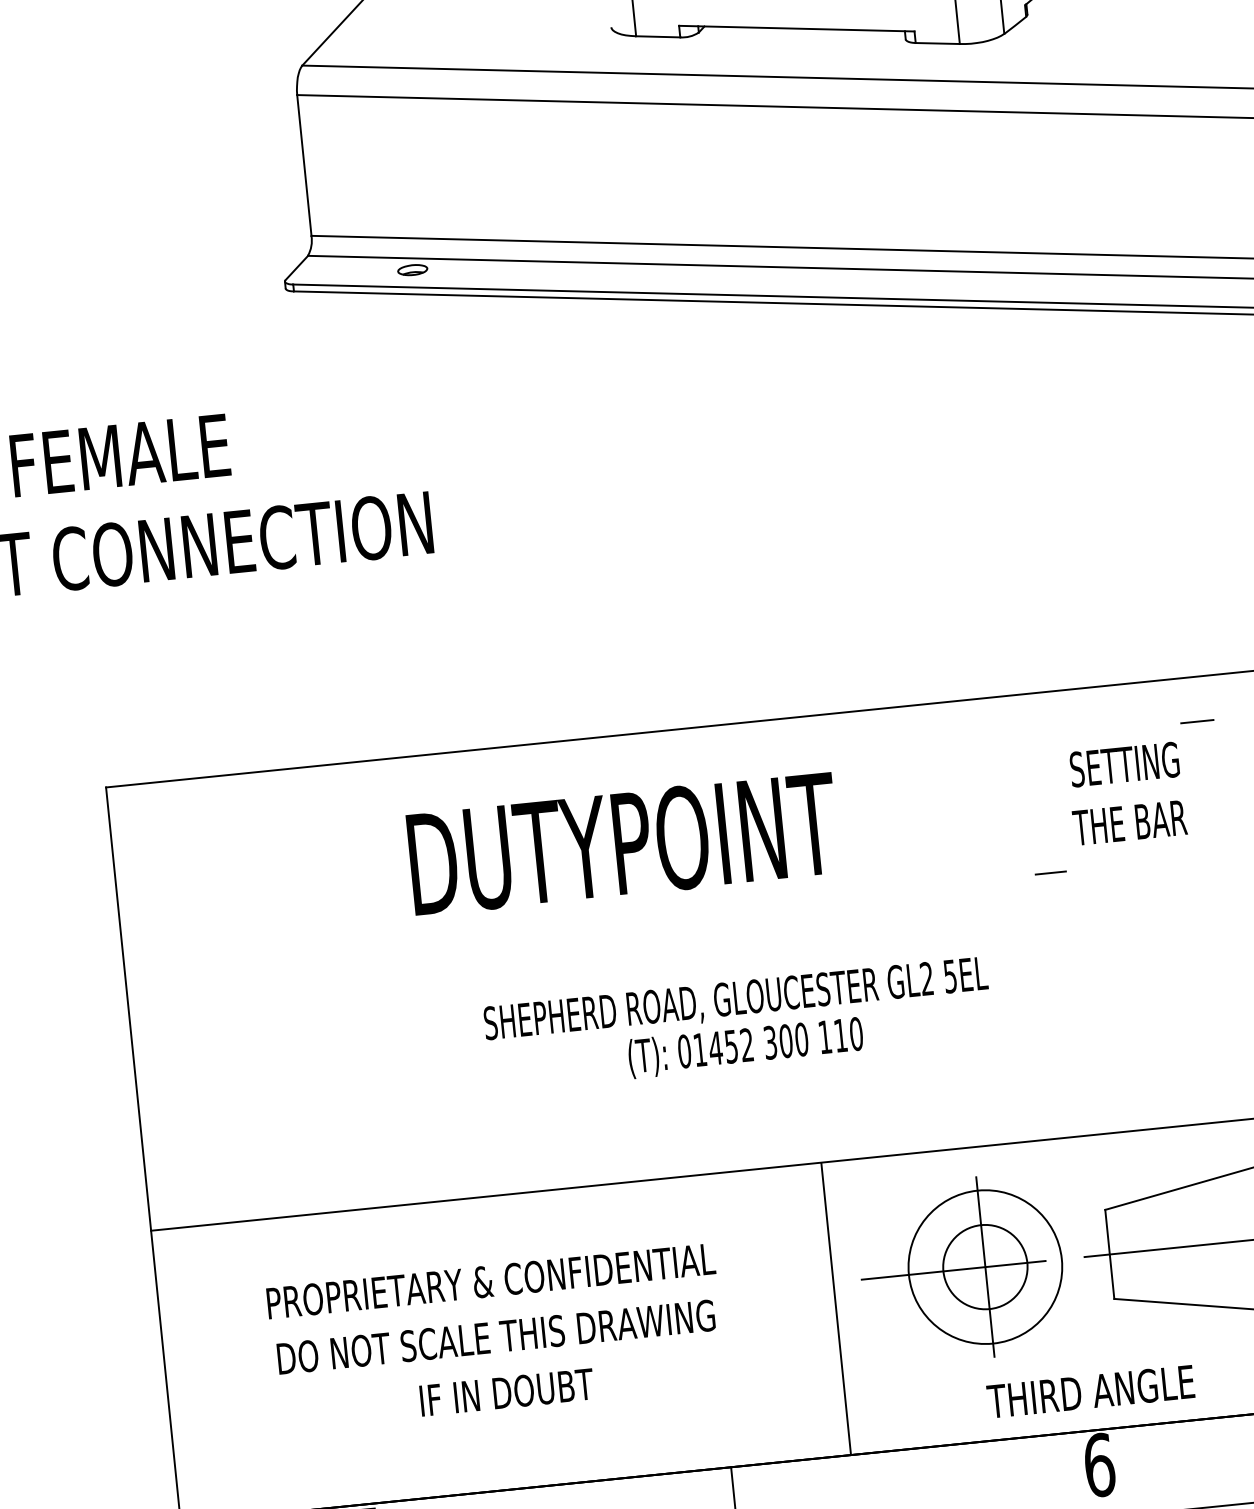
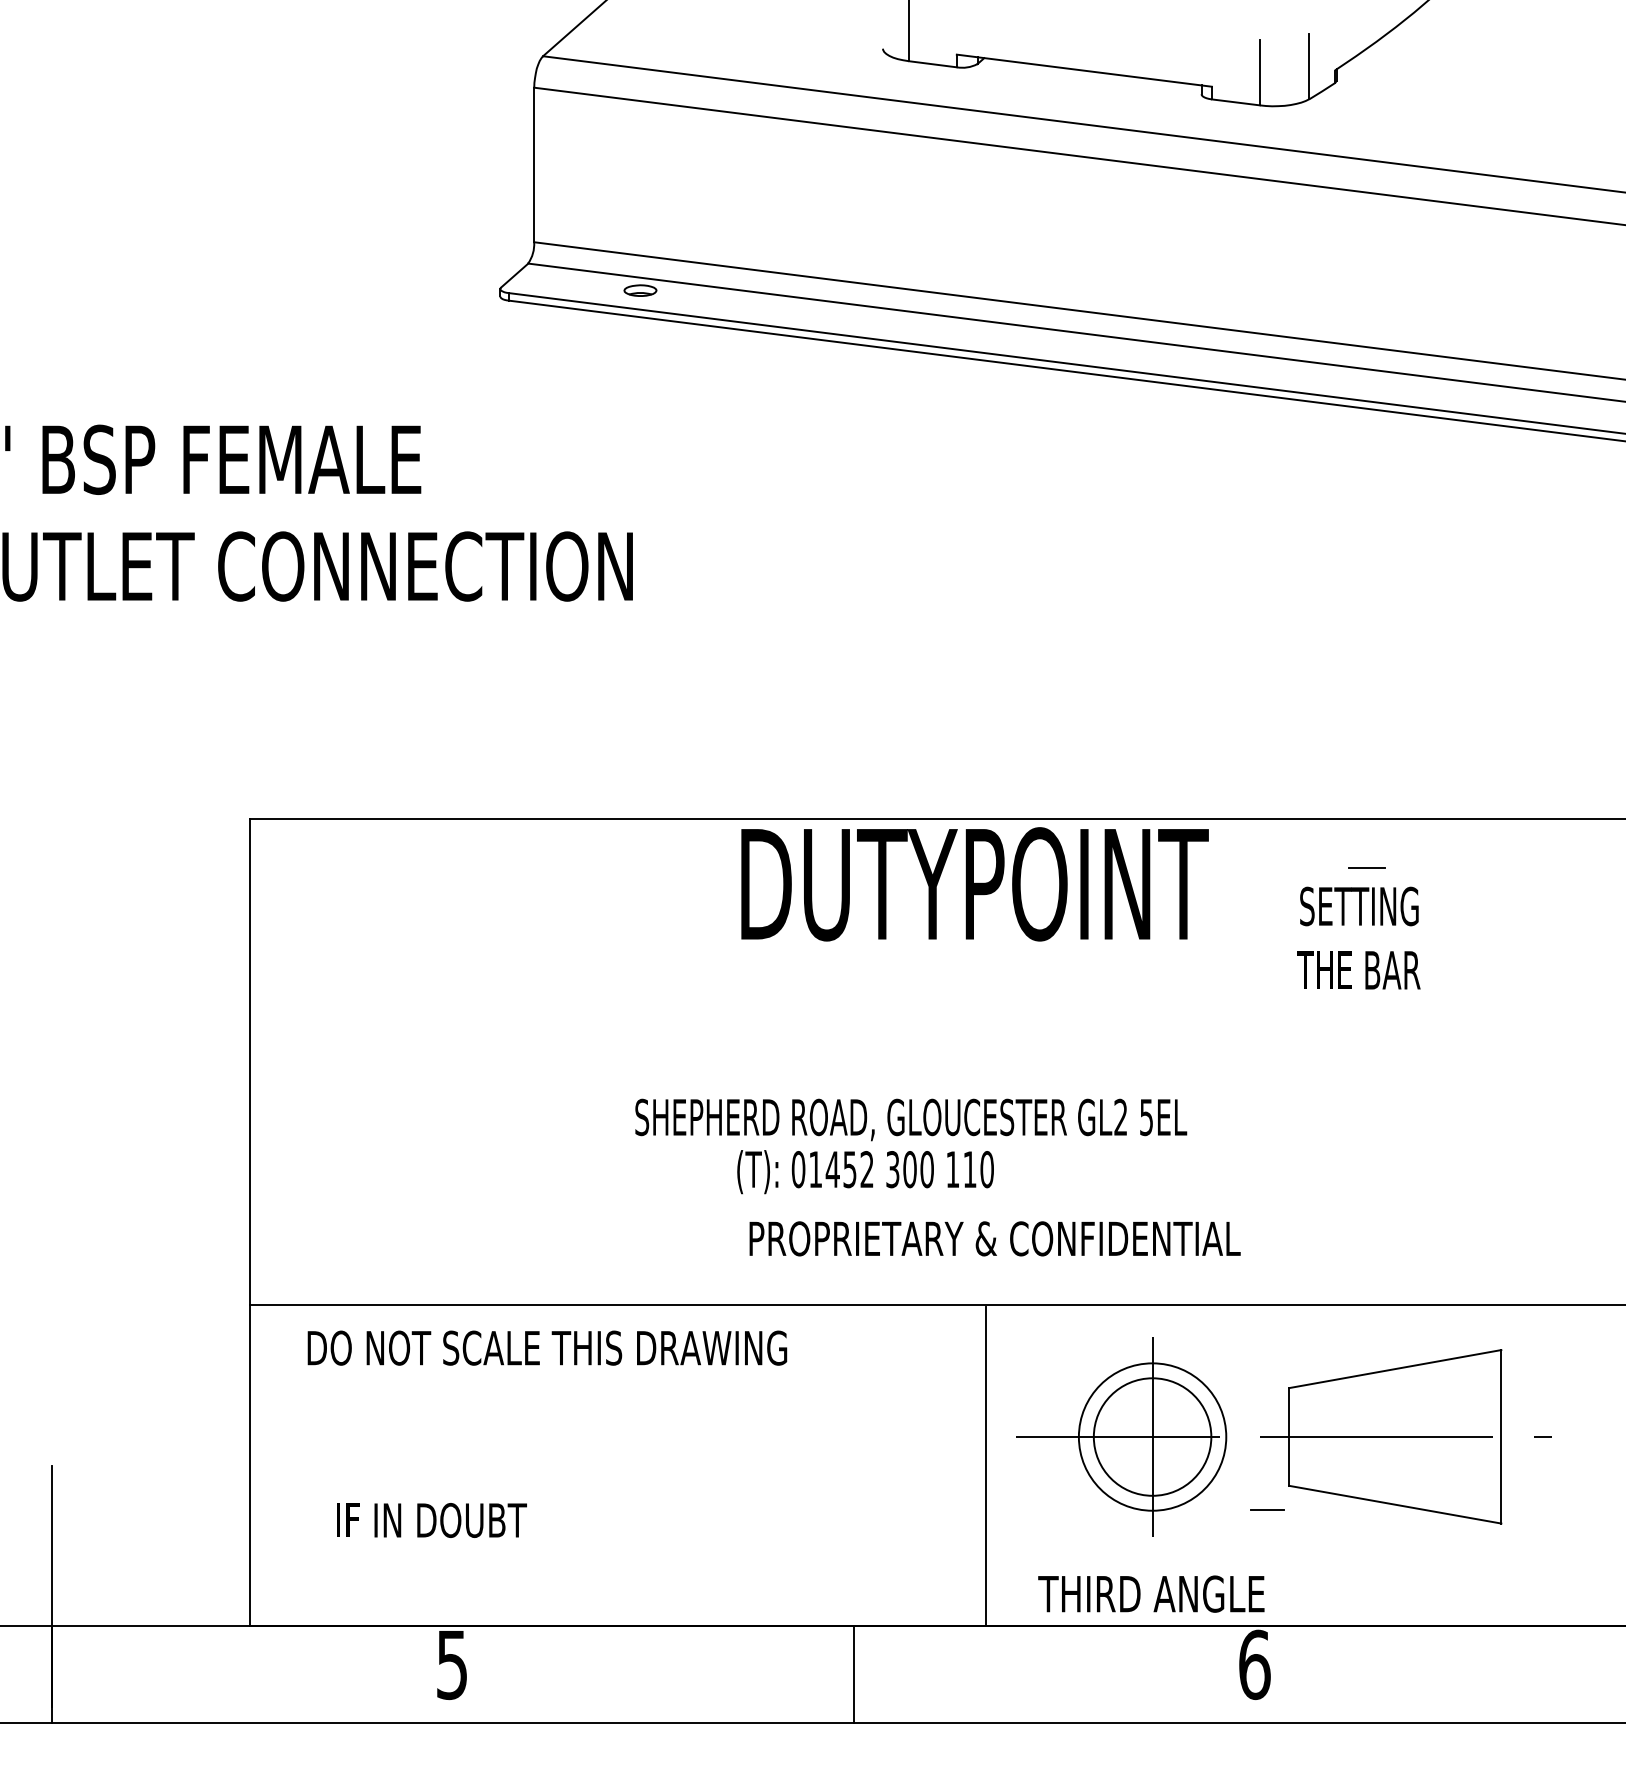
line: (1196, 721) -> (1366, 867), moved
text: (622, 844) -> (974, 884), moved
line: (1051, 872) -> (1267, 1509), moved
text: (745, 1047) -> (865, 1172), moved
circle: (985, 1266) -> (1152, 1436), size x0.7
circle: (985, 1267) -> (1152, 1437), size x1.6
text: (490, 1280) -> (994, 1238), moved
text: (496, 1336) -> (547, 1347), moved
text: (1090, 1391) -> (1151, 1593), moved
text: (506, 1392) -> (431, 1520), moved

